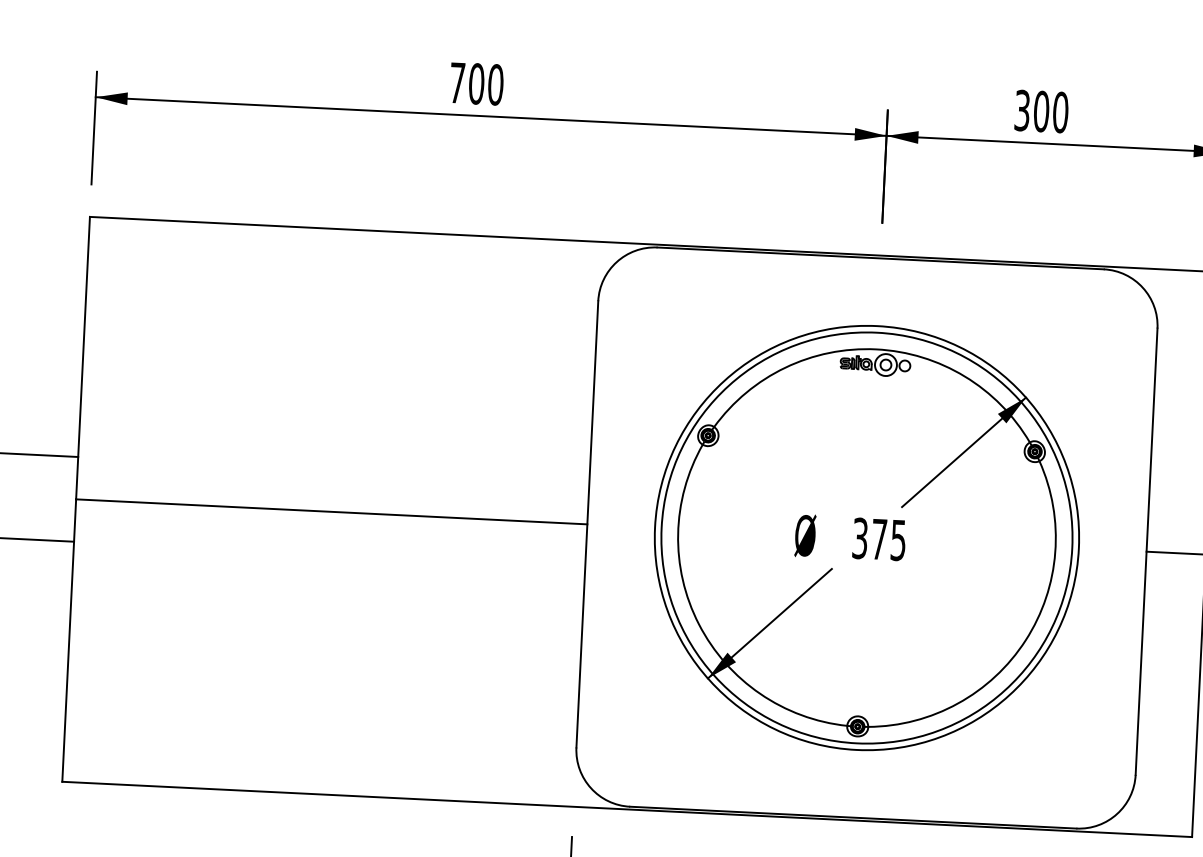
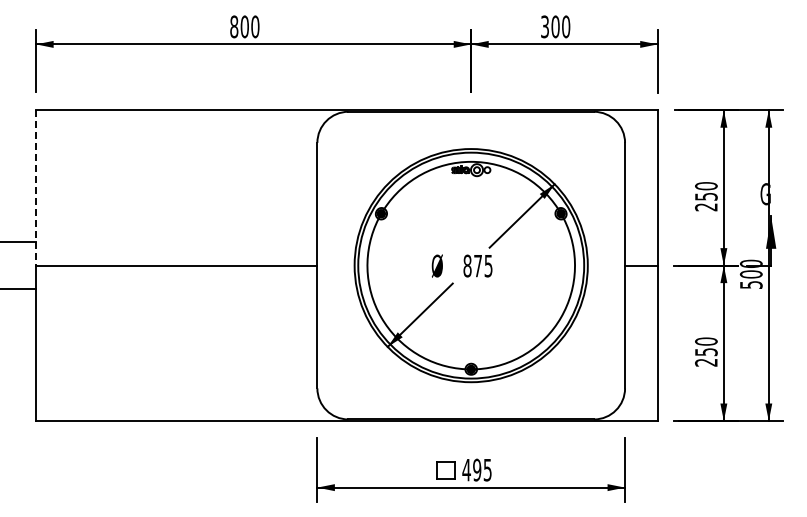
text: (457, 82) -> (234, 26), 700 -> 800
line: (83, 357) -> (36, 187), solid -> dashed
text: (860, 537) -> (467, 265), 375 -> 875

